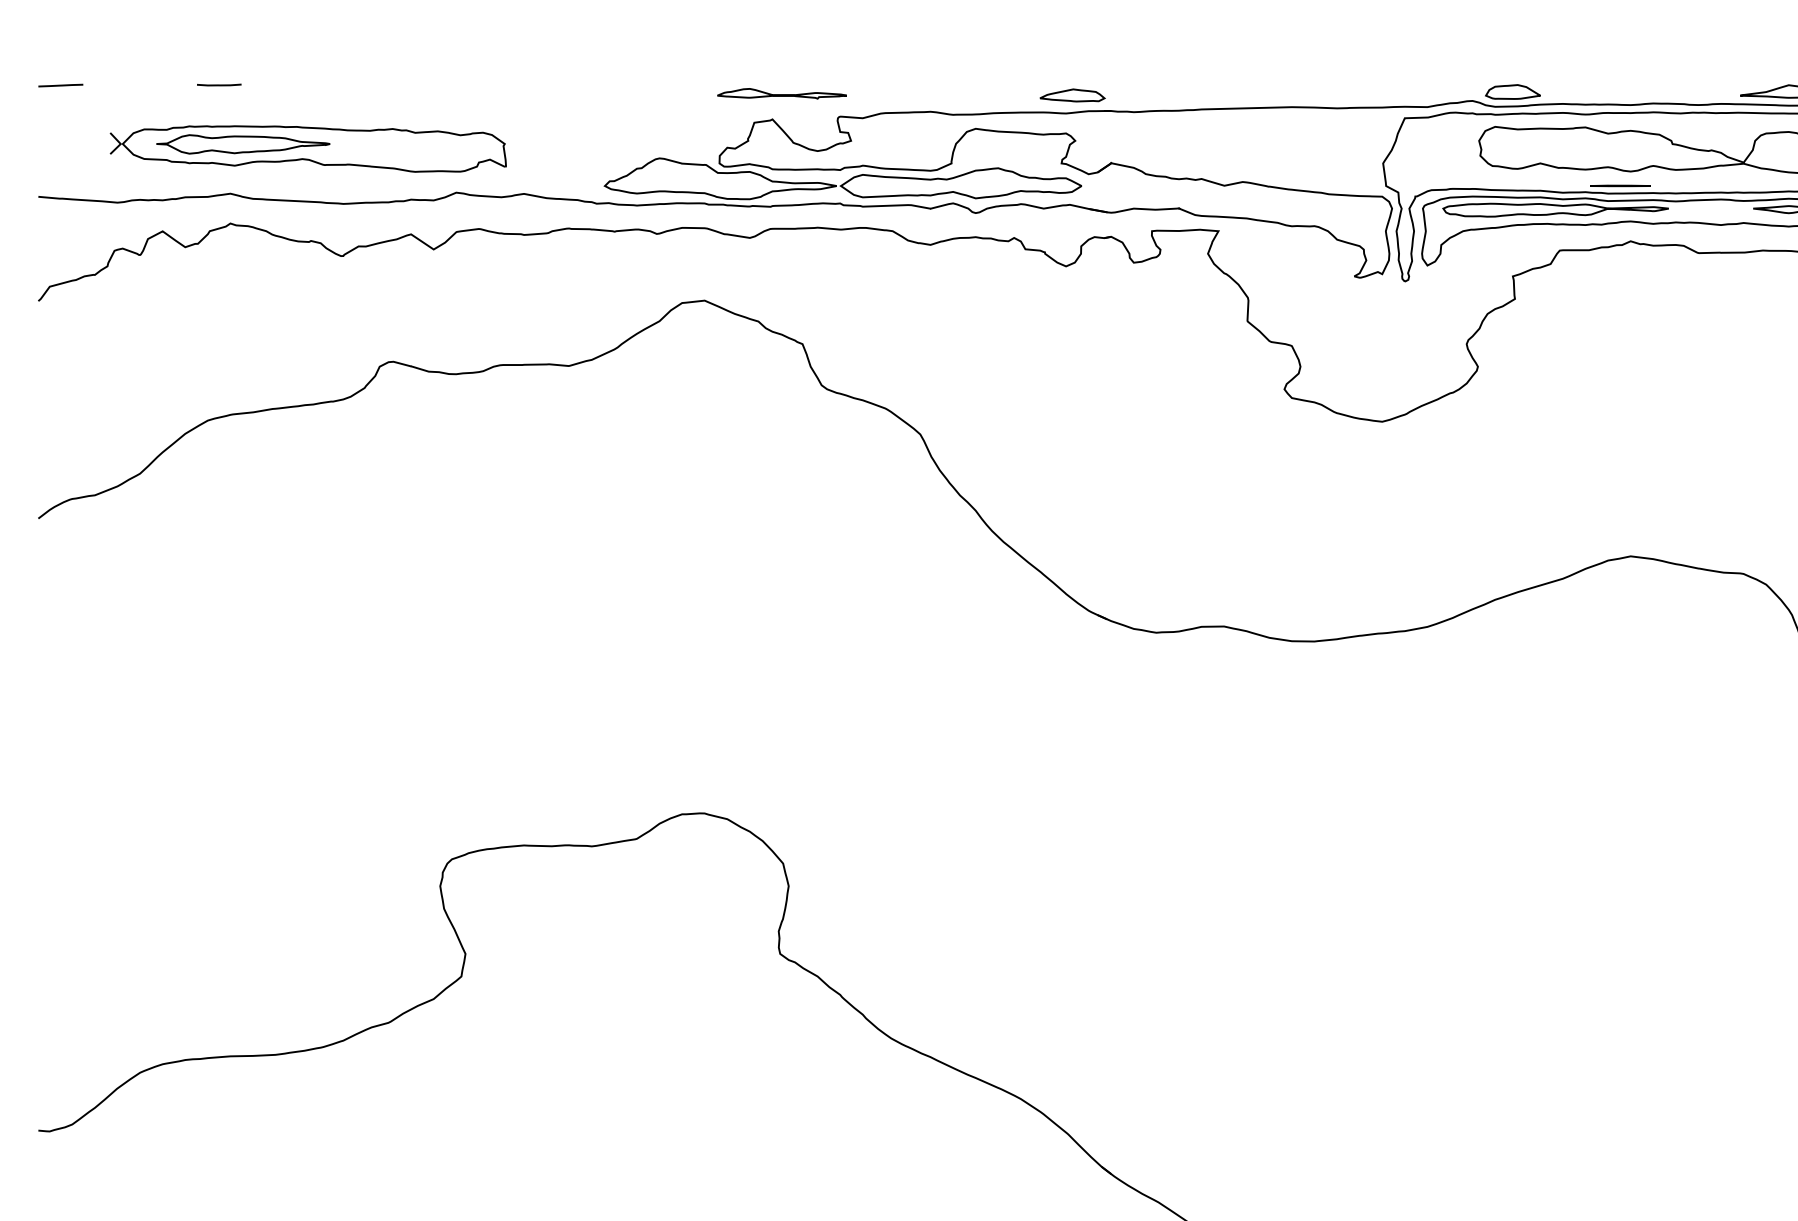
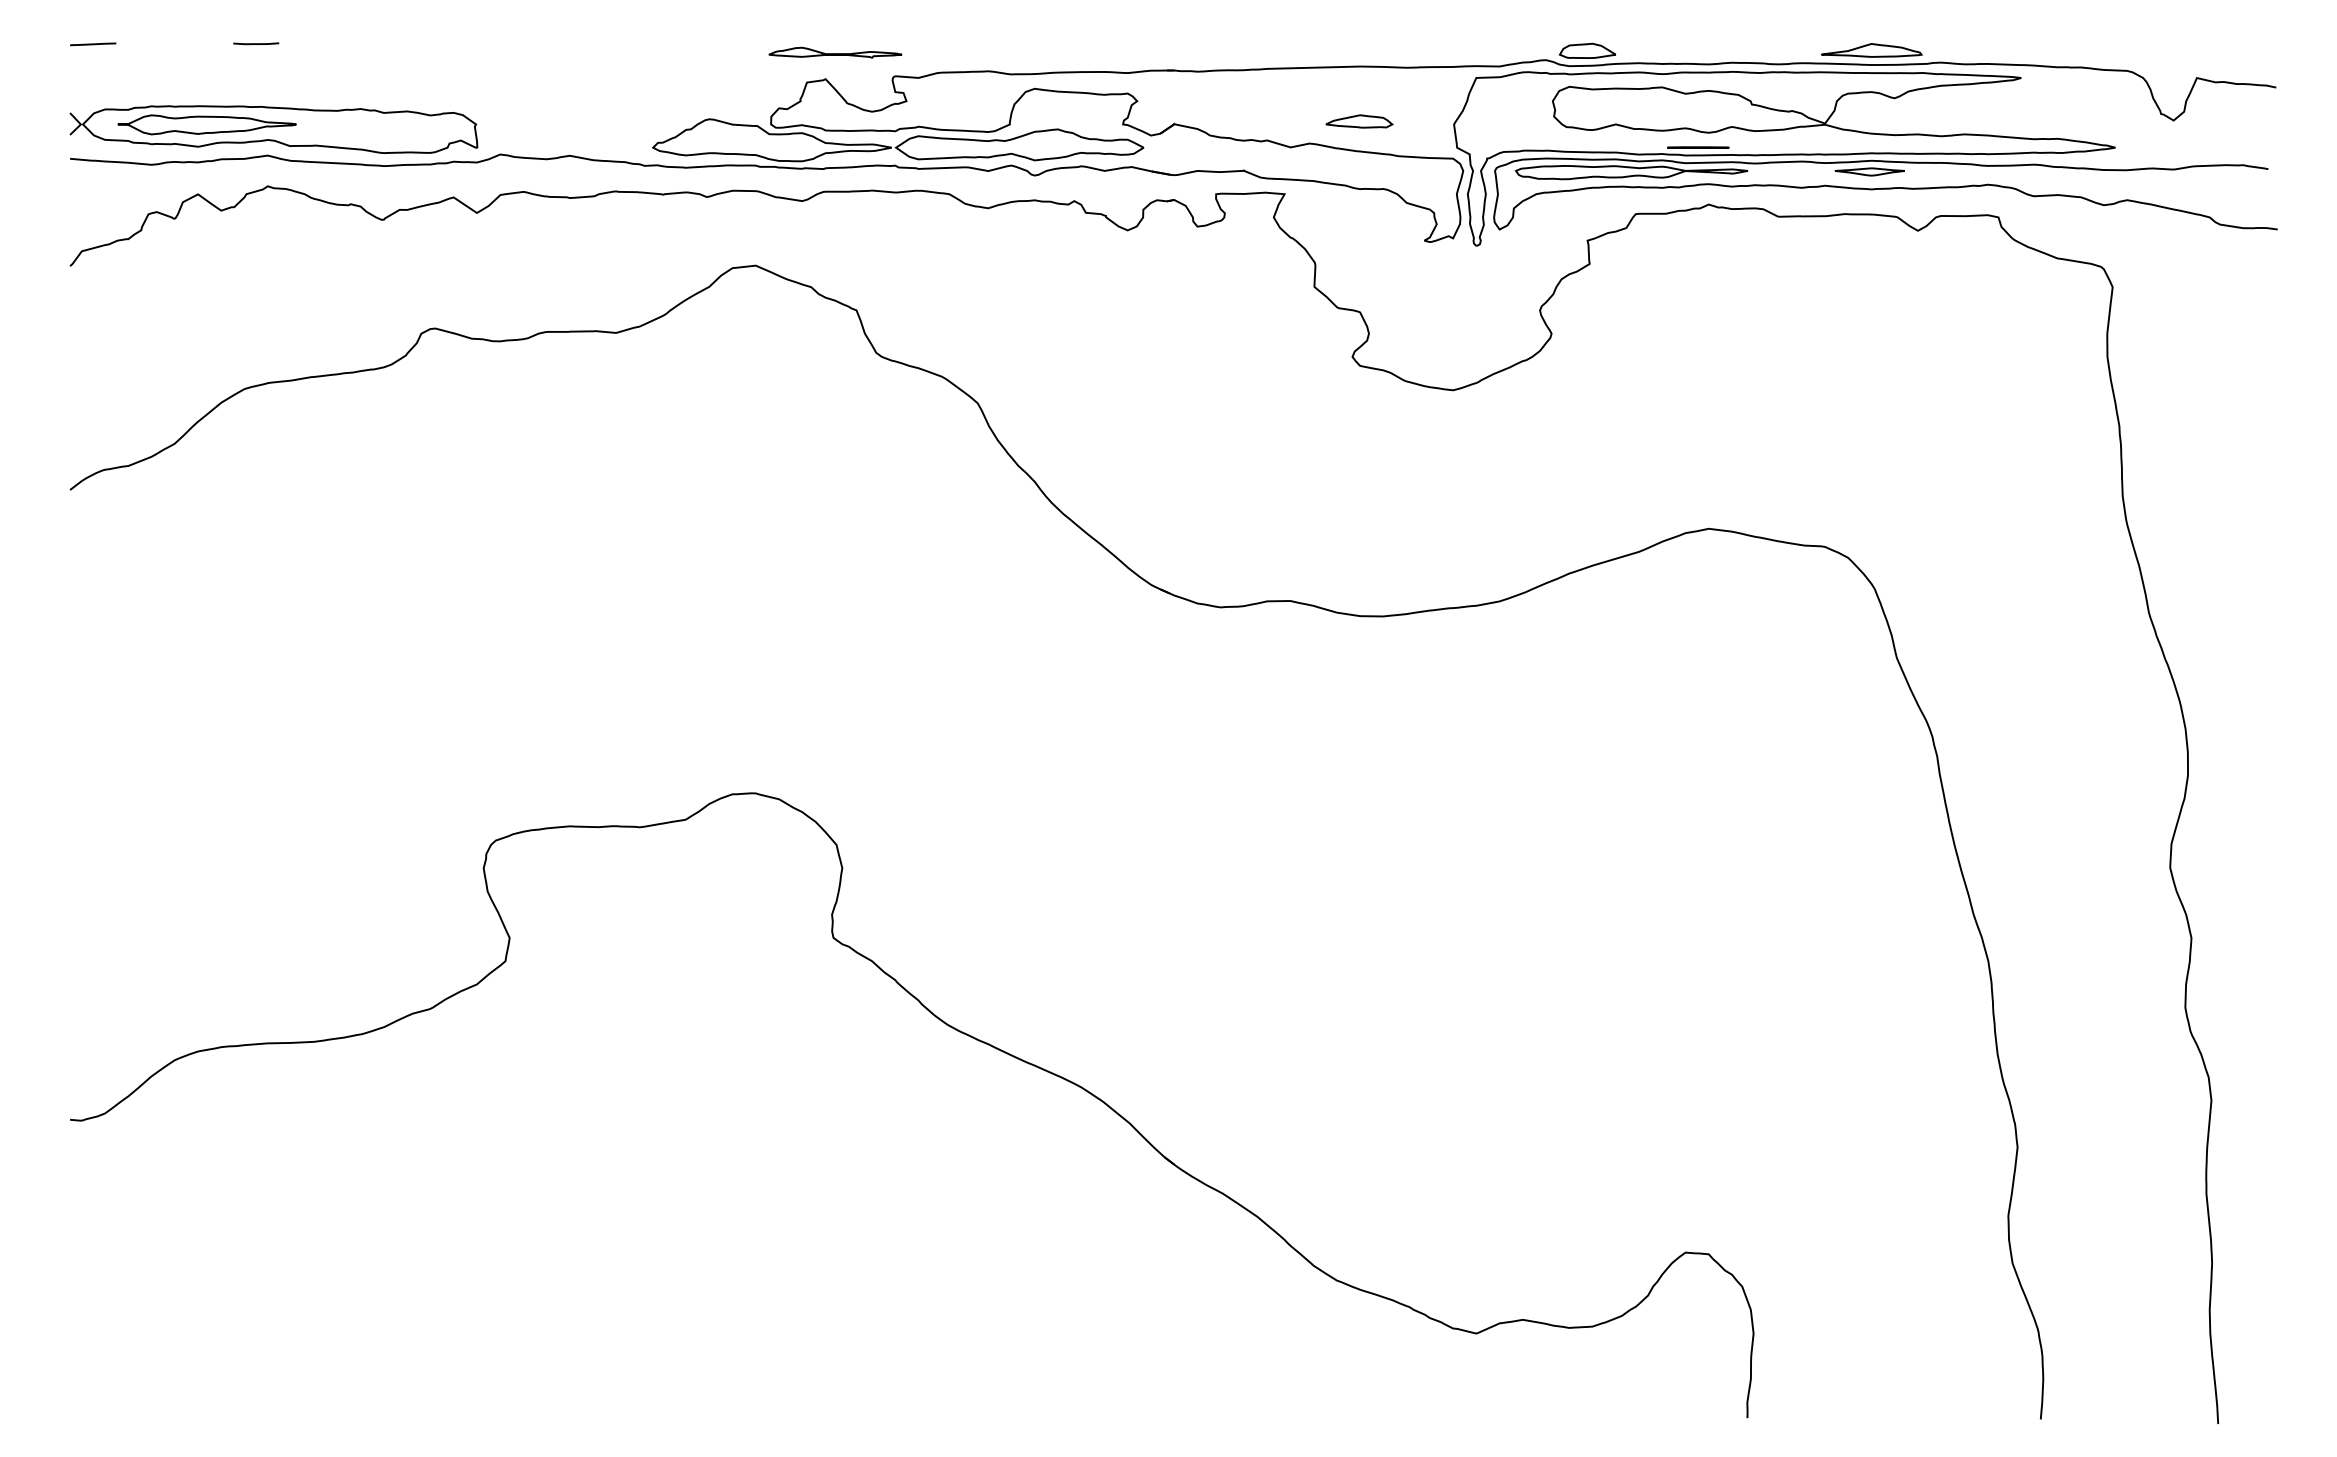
part: (1072, 95) -> (1359, 121), moved
part: (307, 148) -> (273, 129), moved

